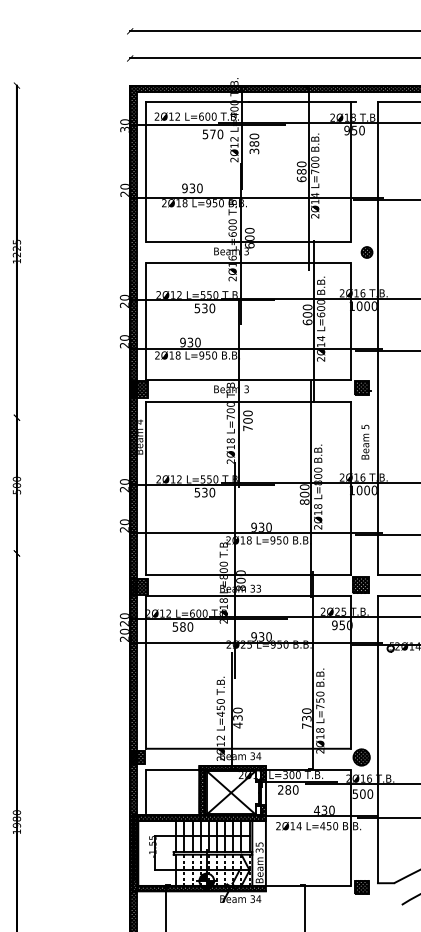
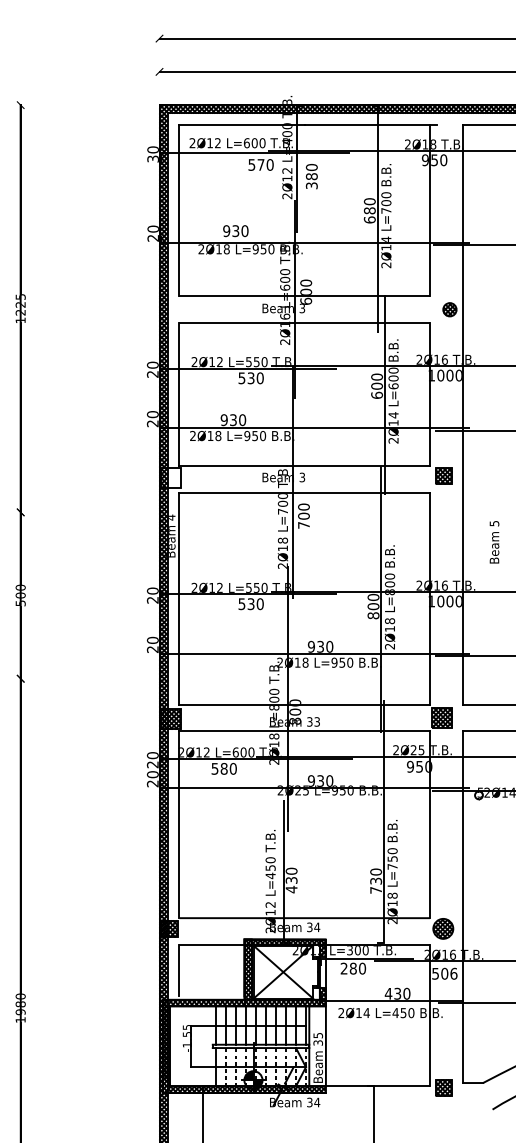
hatch: (139, 389) -> (170, 477), removed
text: (365, 441) -> (494, 541), moved
text: (370, 793) -> (454, 973), 500 -> 506

